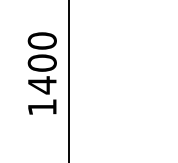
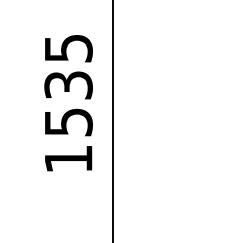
text: (41, 63) -> (67, 85), 1400 -> 1535

